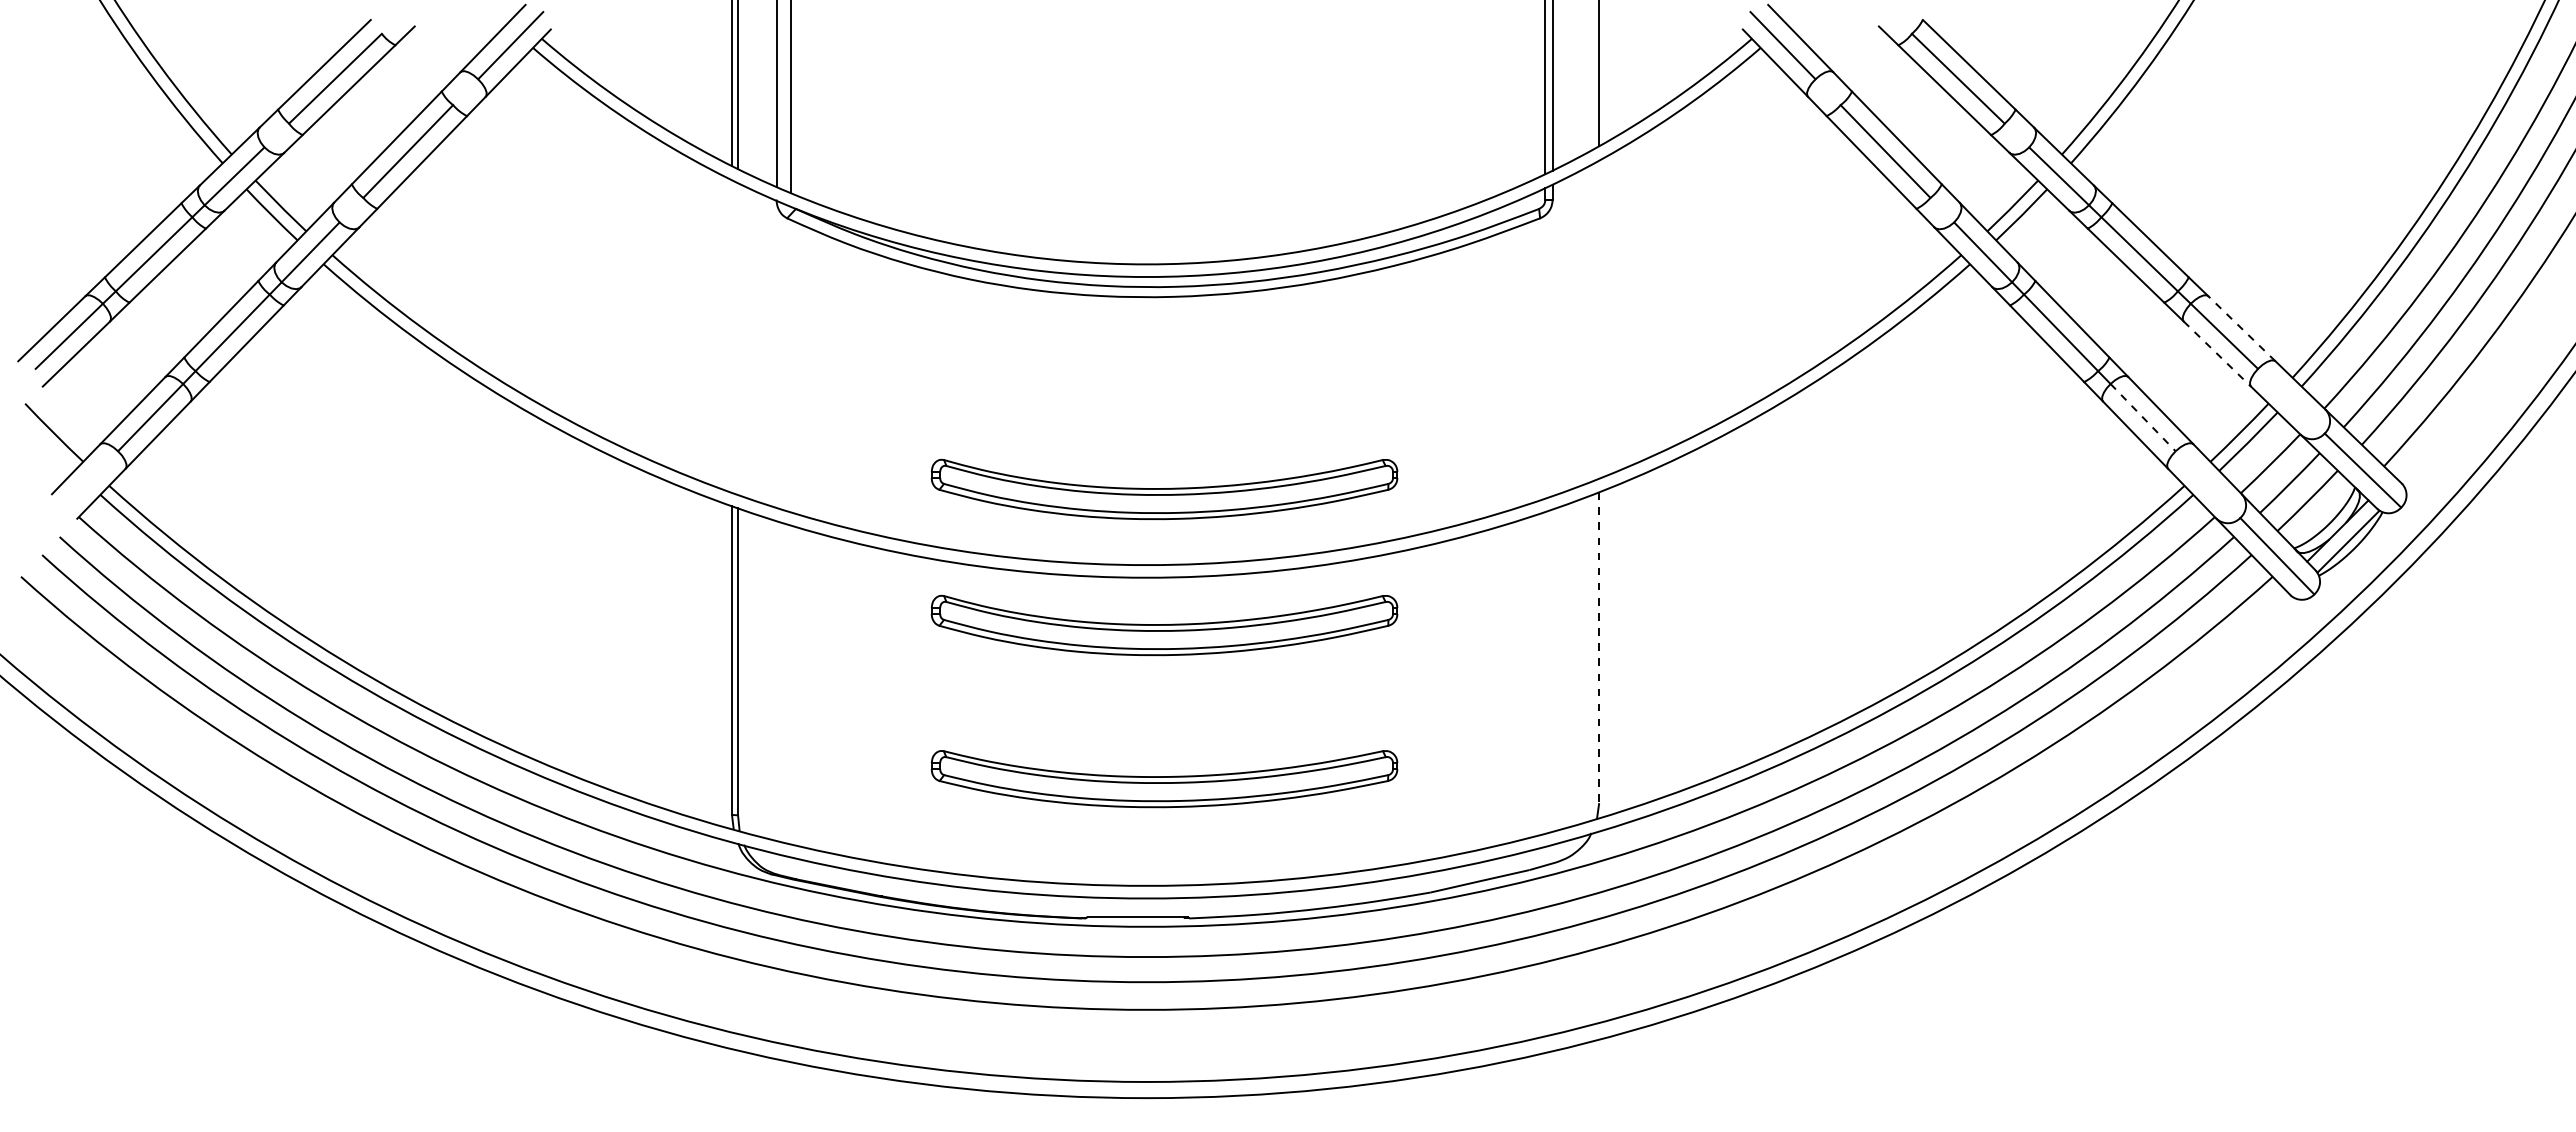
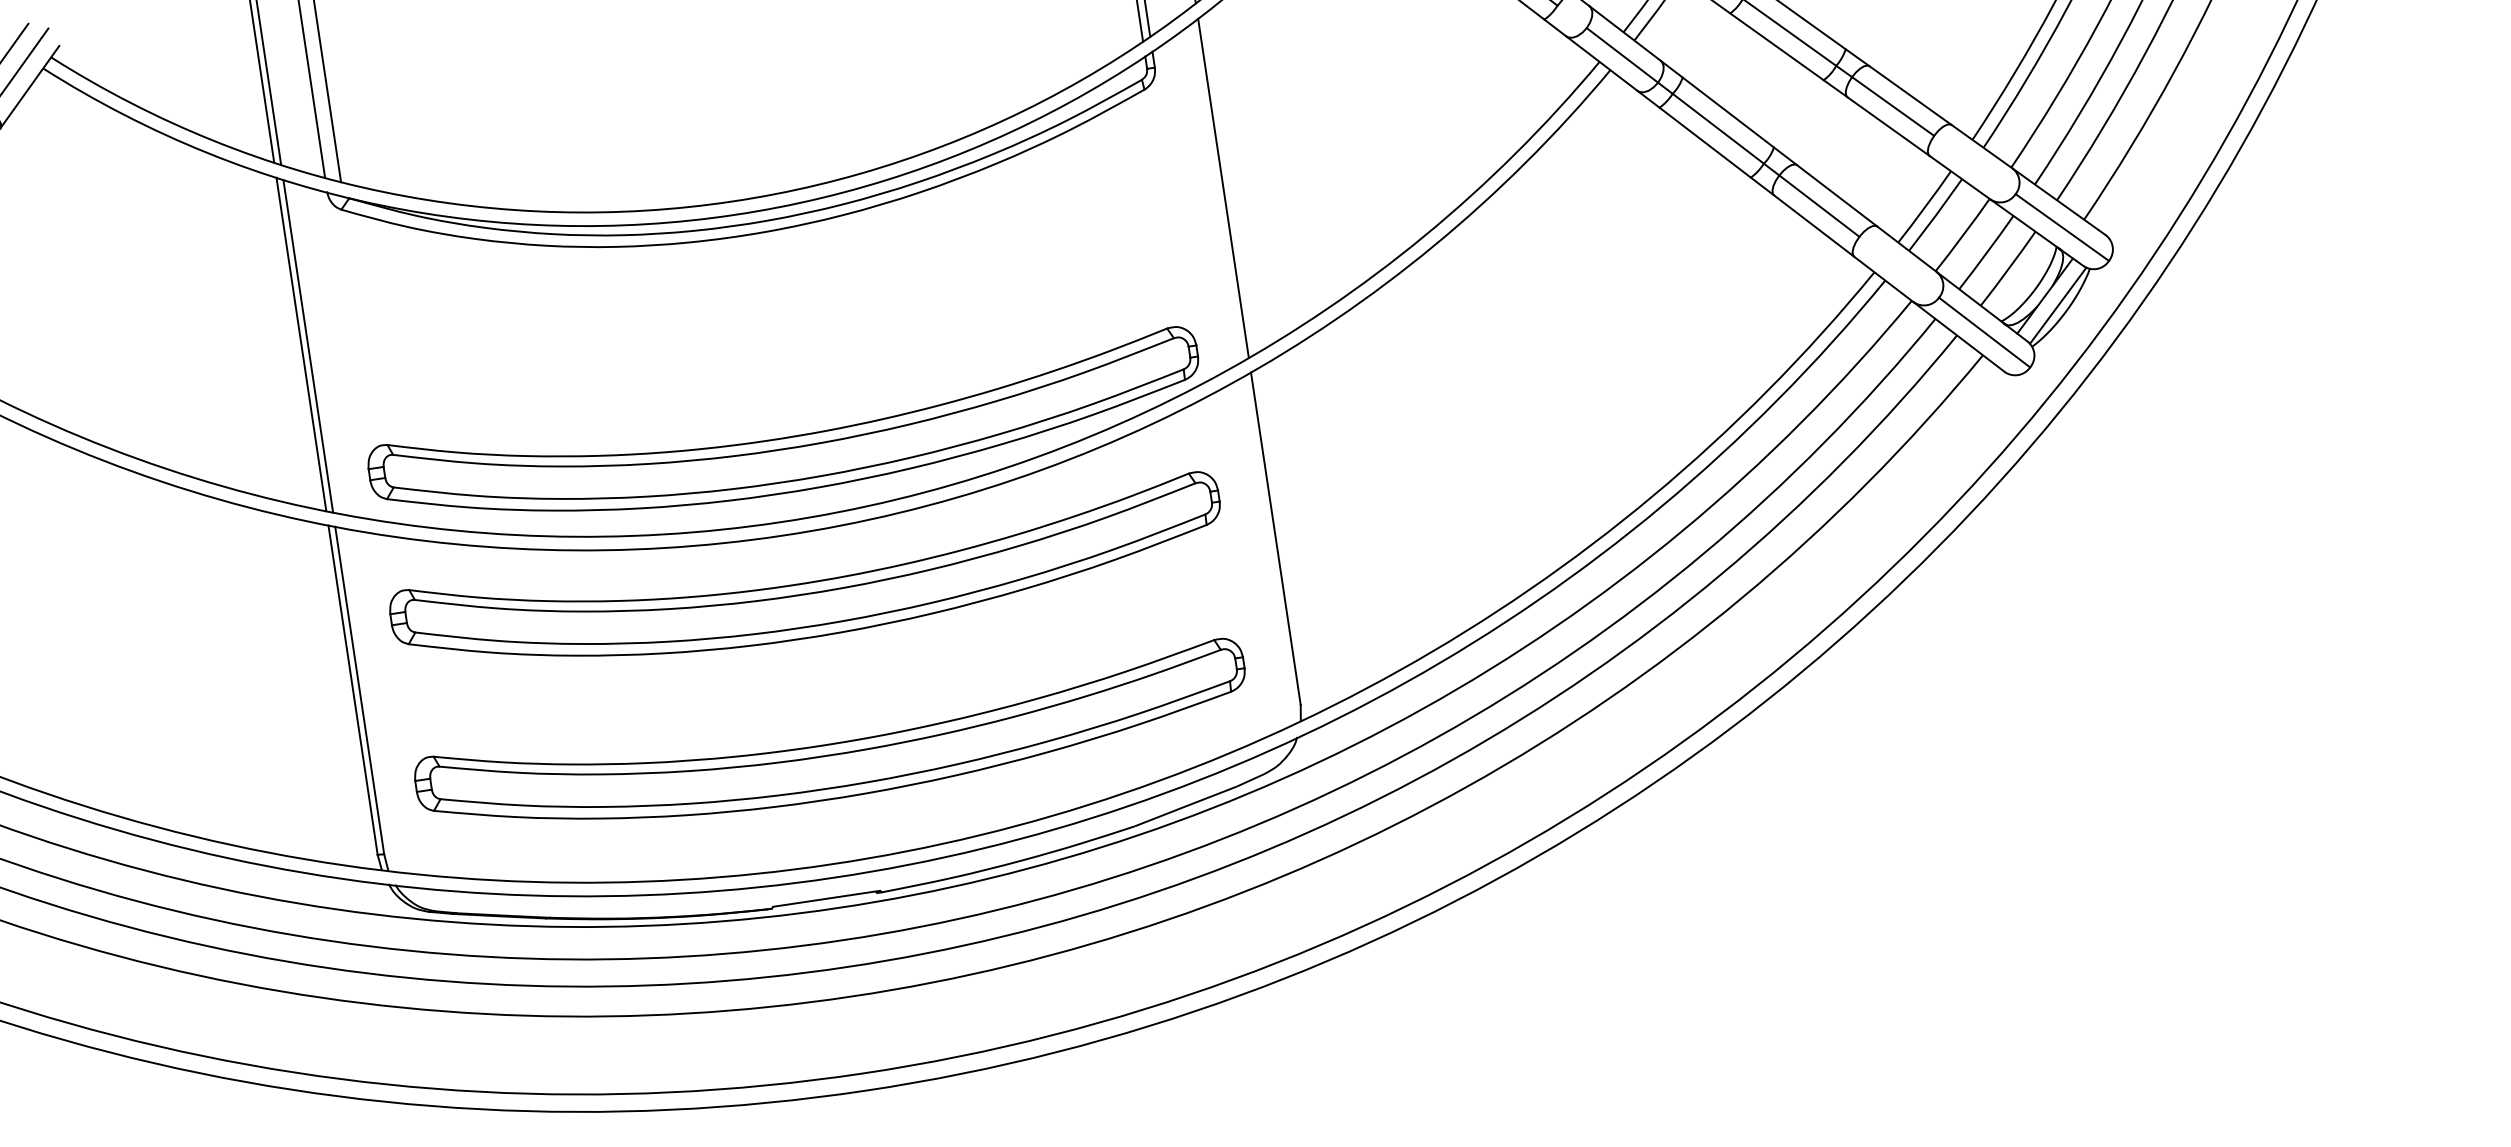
line: (1599, 319) -> (1223, 188), added
line: (2241, 328) -> (1910, 95), dashed -> solid
line: (732, 336) -> (301, 344), added
line: (738, 338) -> (308, 345), added
line: (2217, 354) -> (1888, 126), dashed -> solid
line: (2143, 417) -> (1819, 205), dashed -> solid
part: (1164, 489) -> (787, 438), size x1.67
part: (1164, 625) -> (808, 583), size x1.67
line: (1599, 648) -> (1276, 539), dashed -> solid
part: (1164, 778) -> (833, 747), size x1.67

